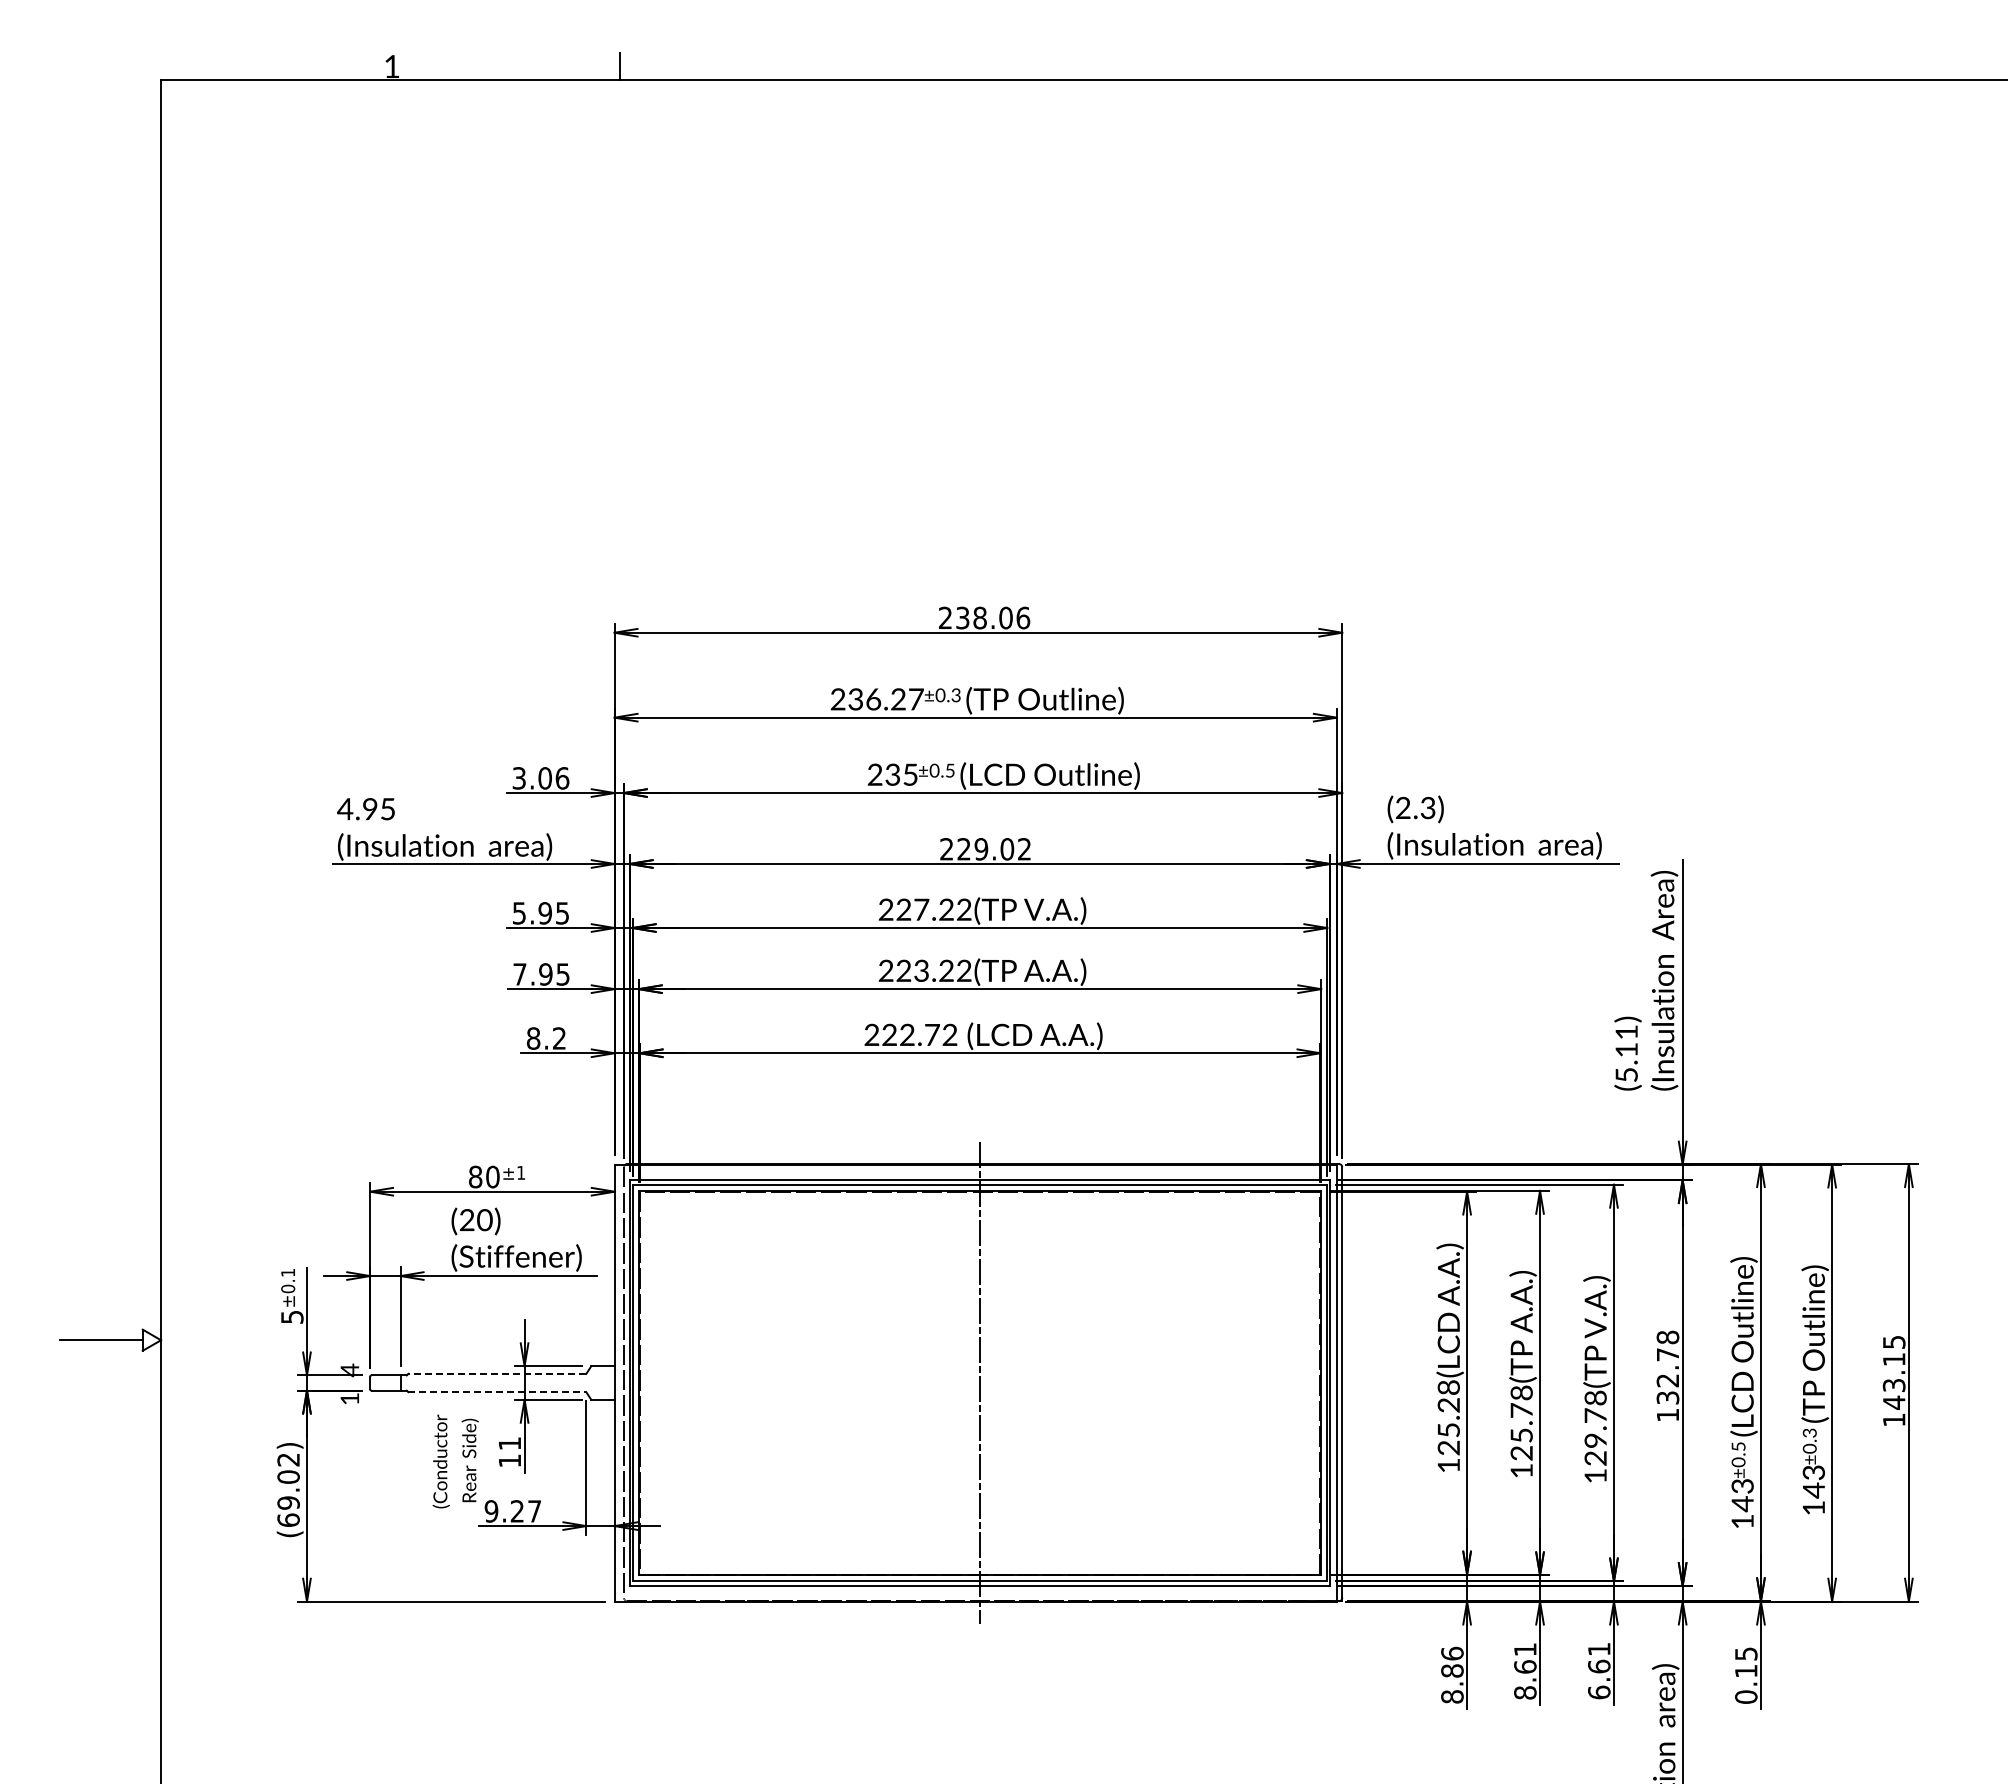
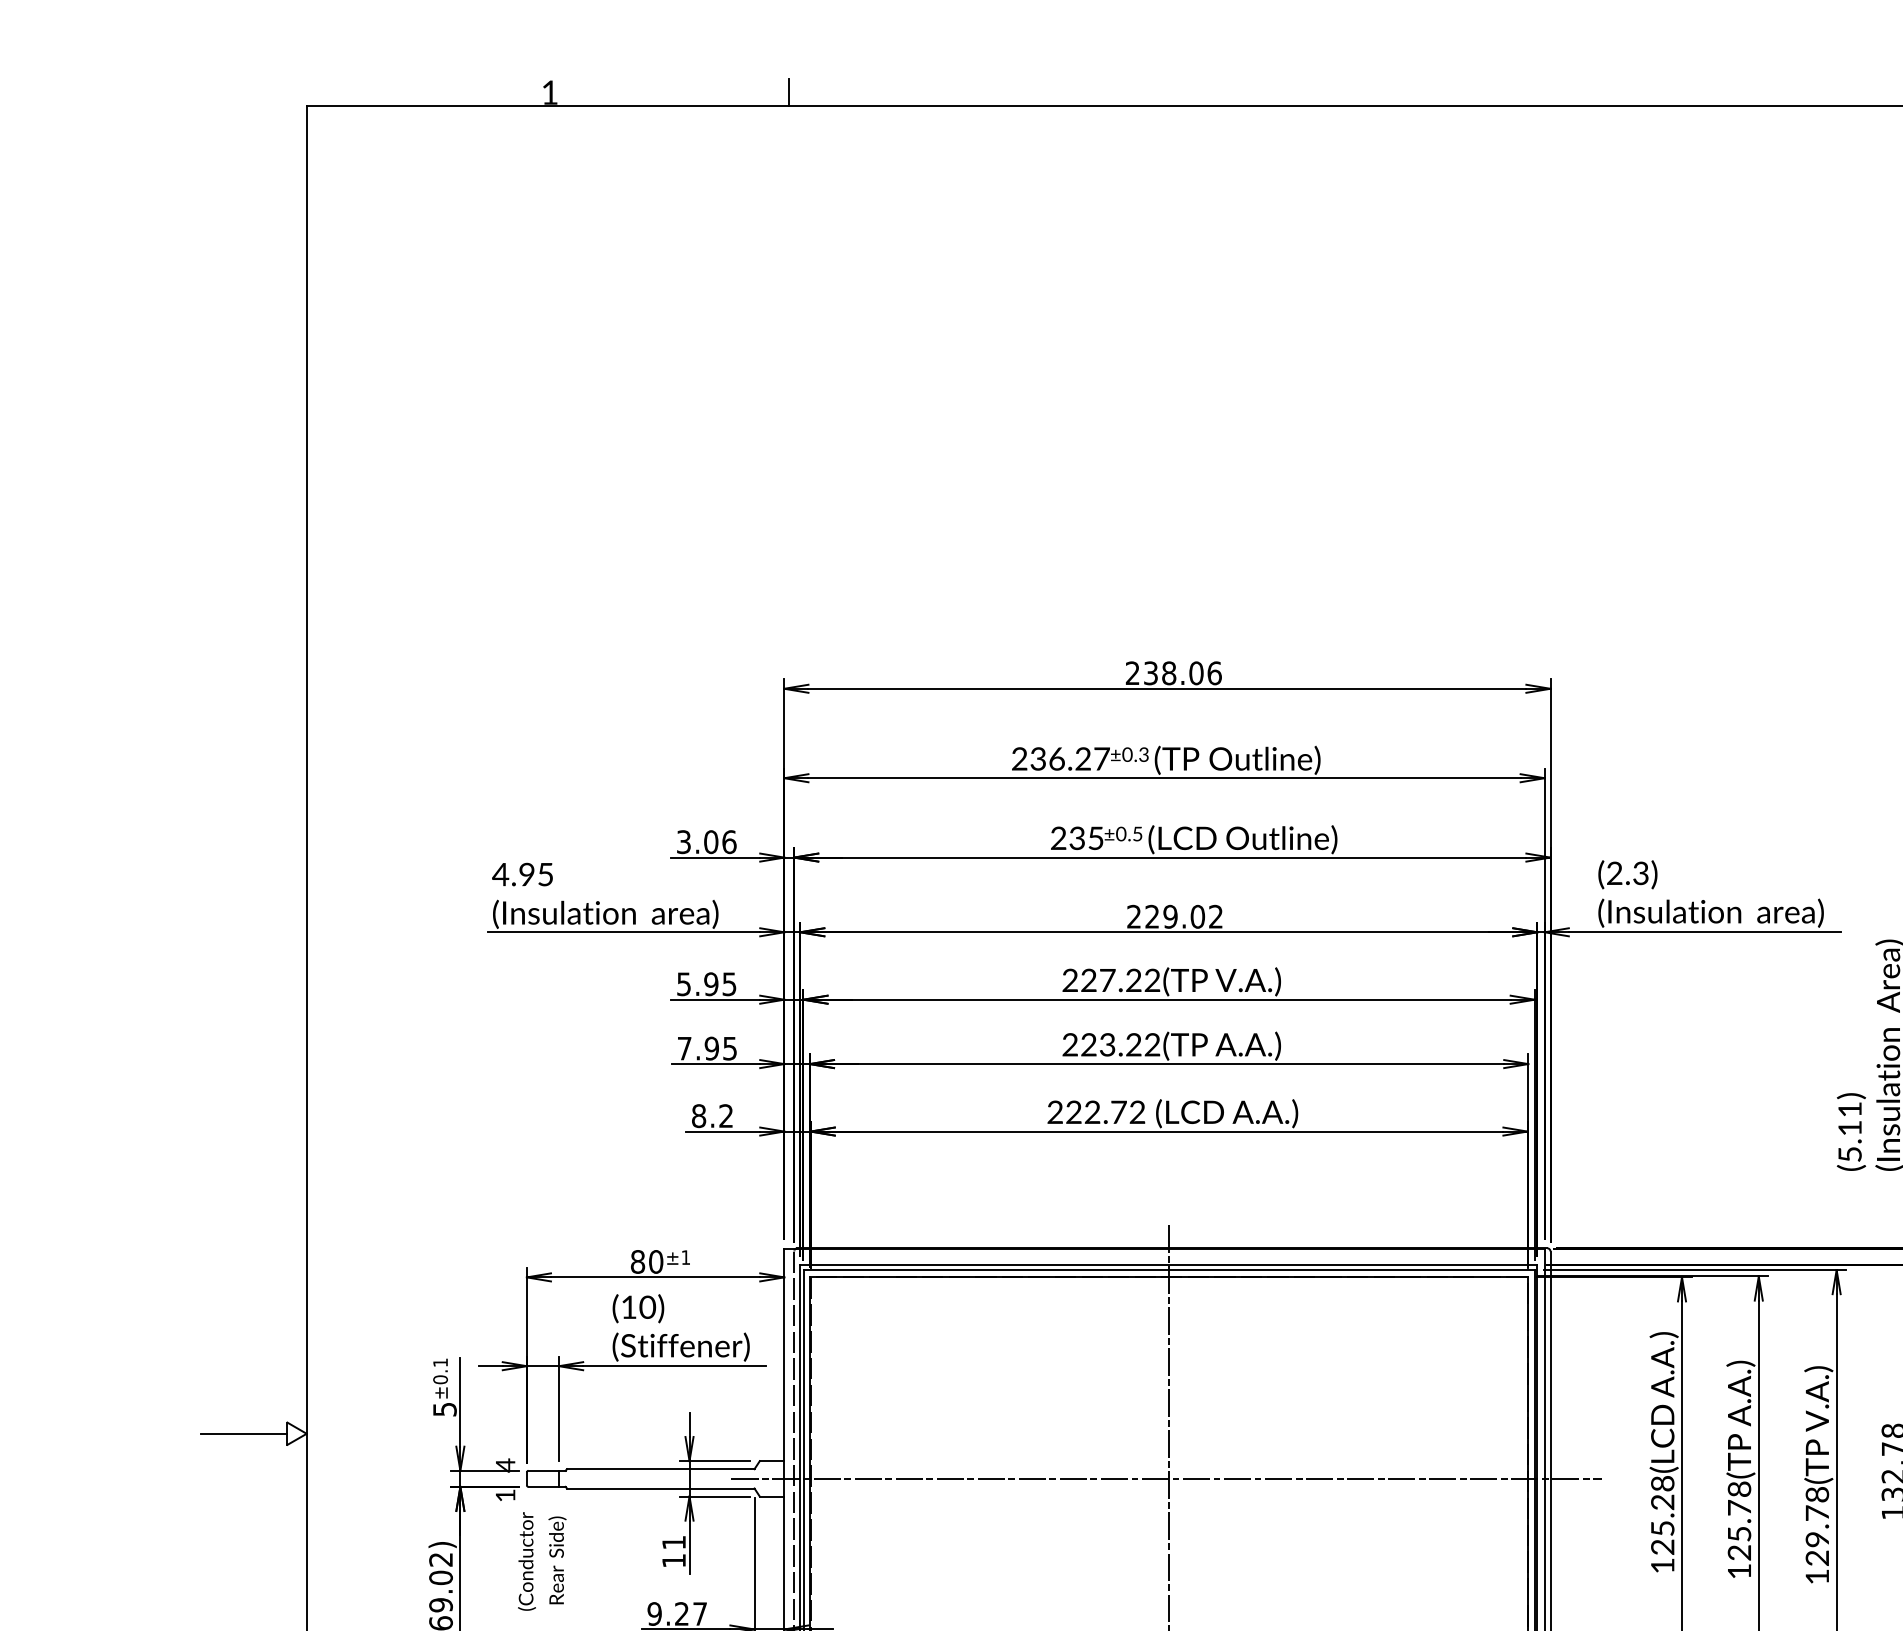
text: (466, 1220) -> (628, 1307), (20) -> (10)
line: (497, 1373) -> (660, 1468), dashed -> solid
line: (977, 1383) -> (1166, 1479), added
line: (497, 1392) -> (660, 1488), dashed -> solid
text: (455, 1461) -> (542, 1561), moved

